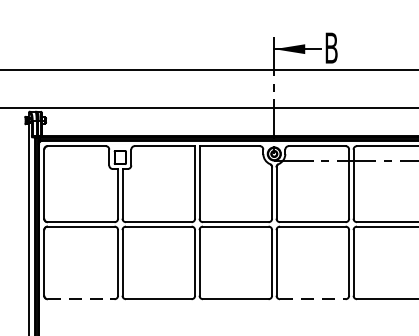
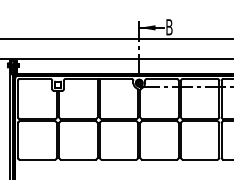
line: (81, 298) -> (37, 159), dashed -> solid
line: (314, 298) -> (160, 159), dashed -> solid

